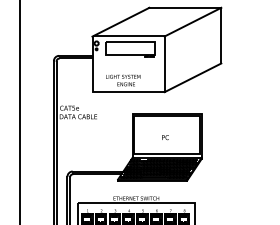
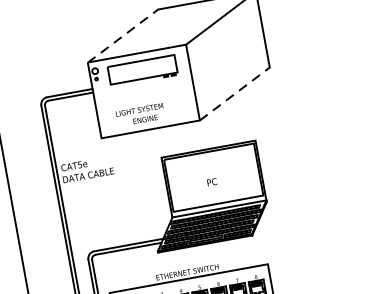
line: (120, 22) -> (122, 36), solid -> dashed
line: (193, 77) -> (235, 93), solid -> dashed

